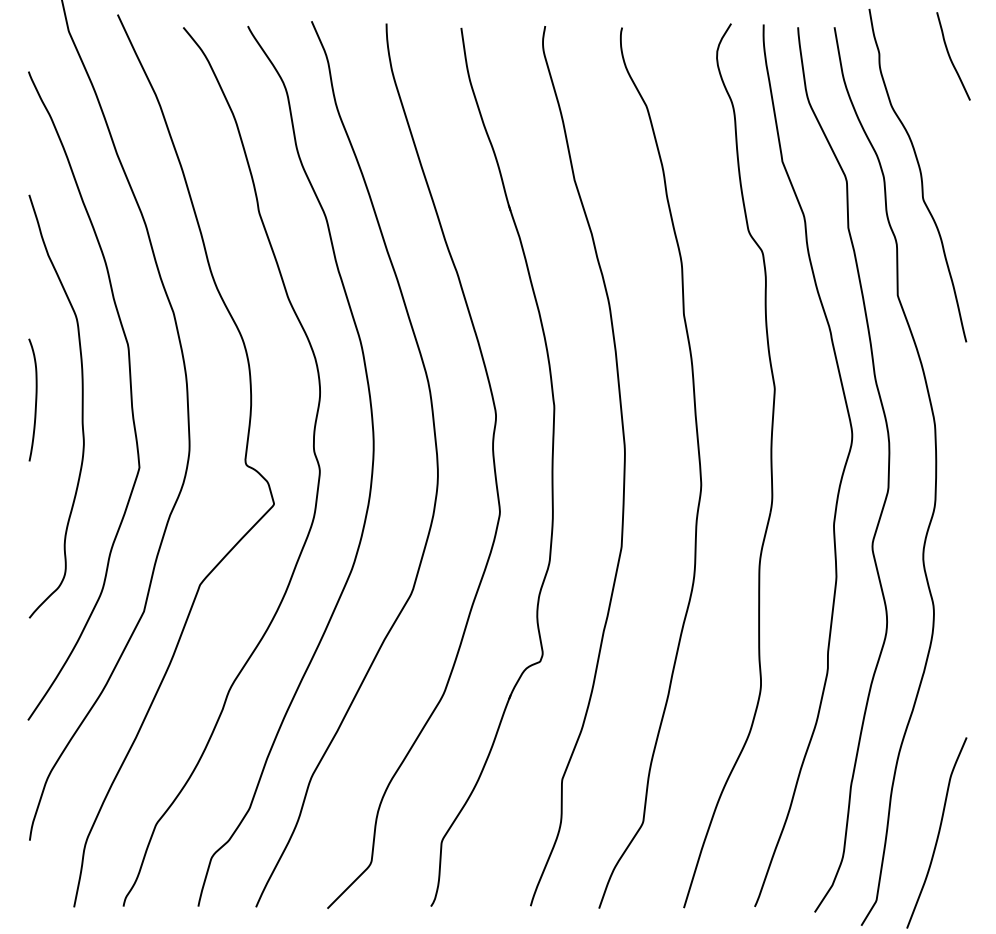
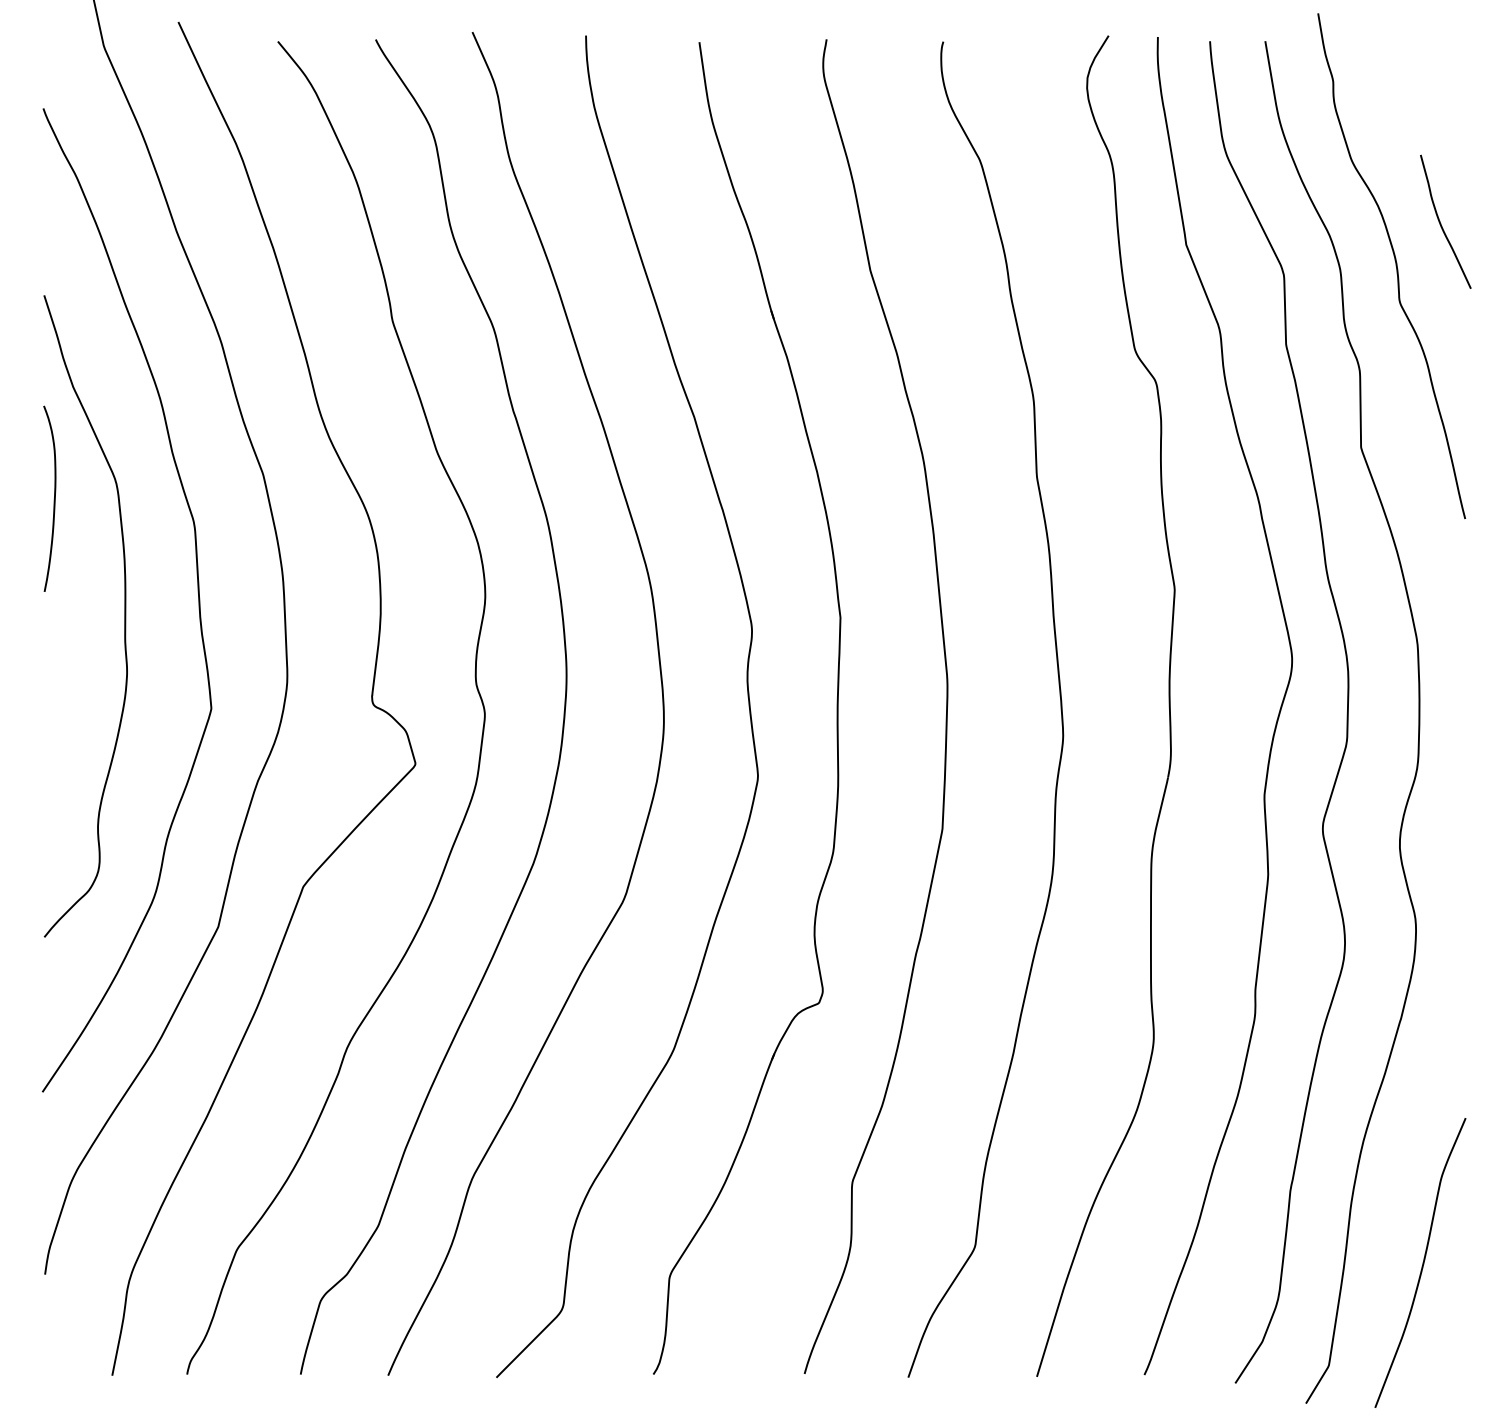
curve: (951, 58) -> (1442, 225), moved
curve: (35, 399) -> (53, 497), moved

